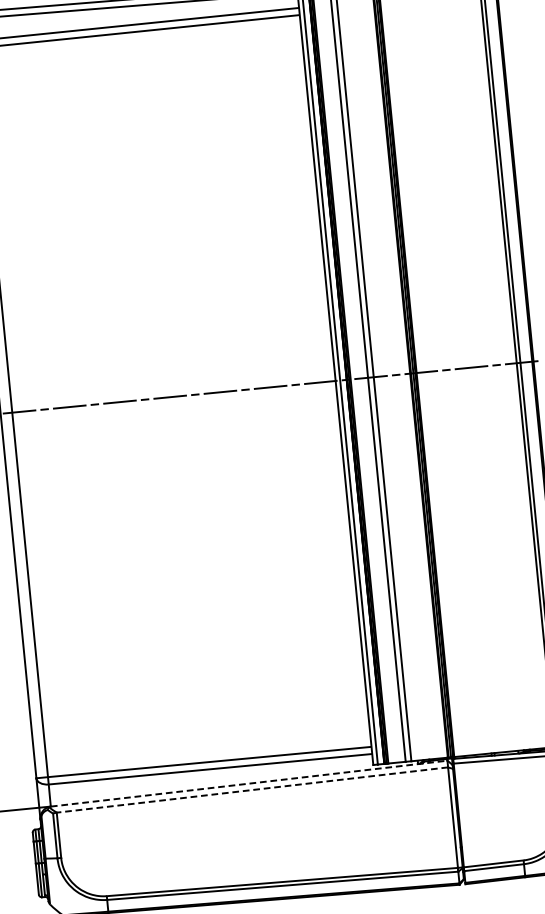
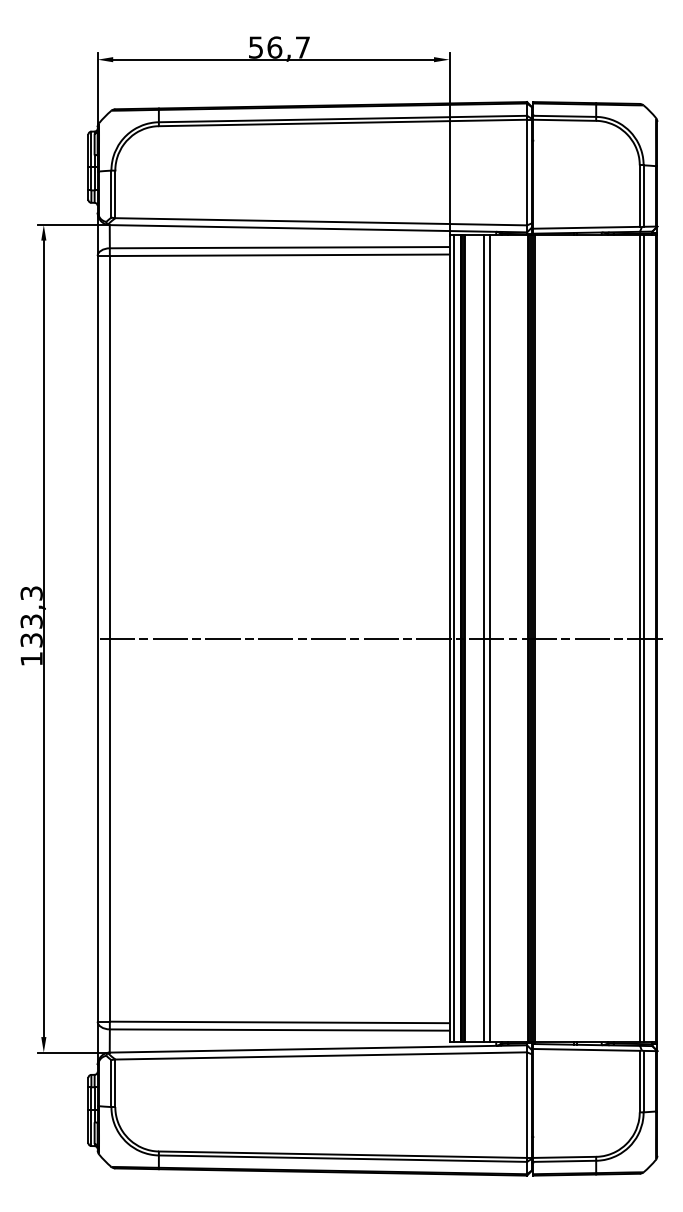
line: (249, 783) -> (318, 1048), dashed -> solid
line: (252, 789) -> (321, 1055), dashed -> solid

